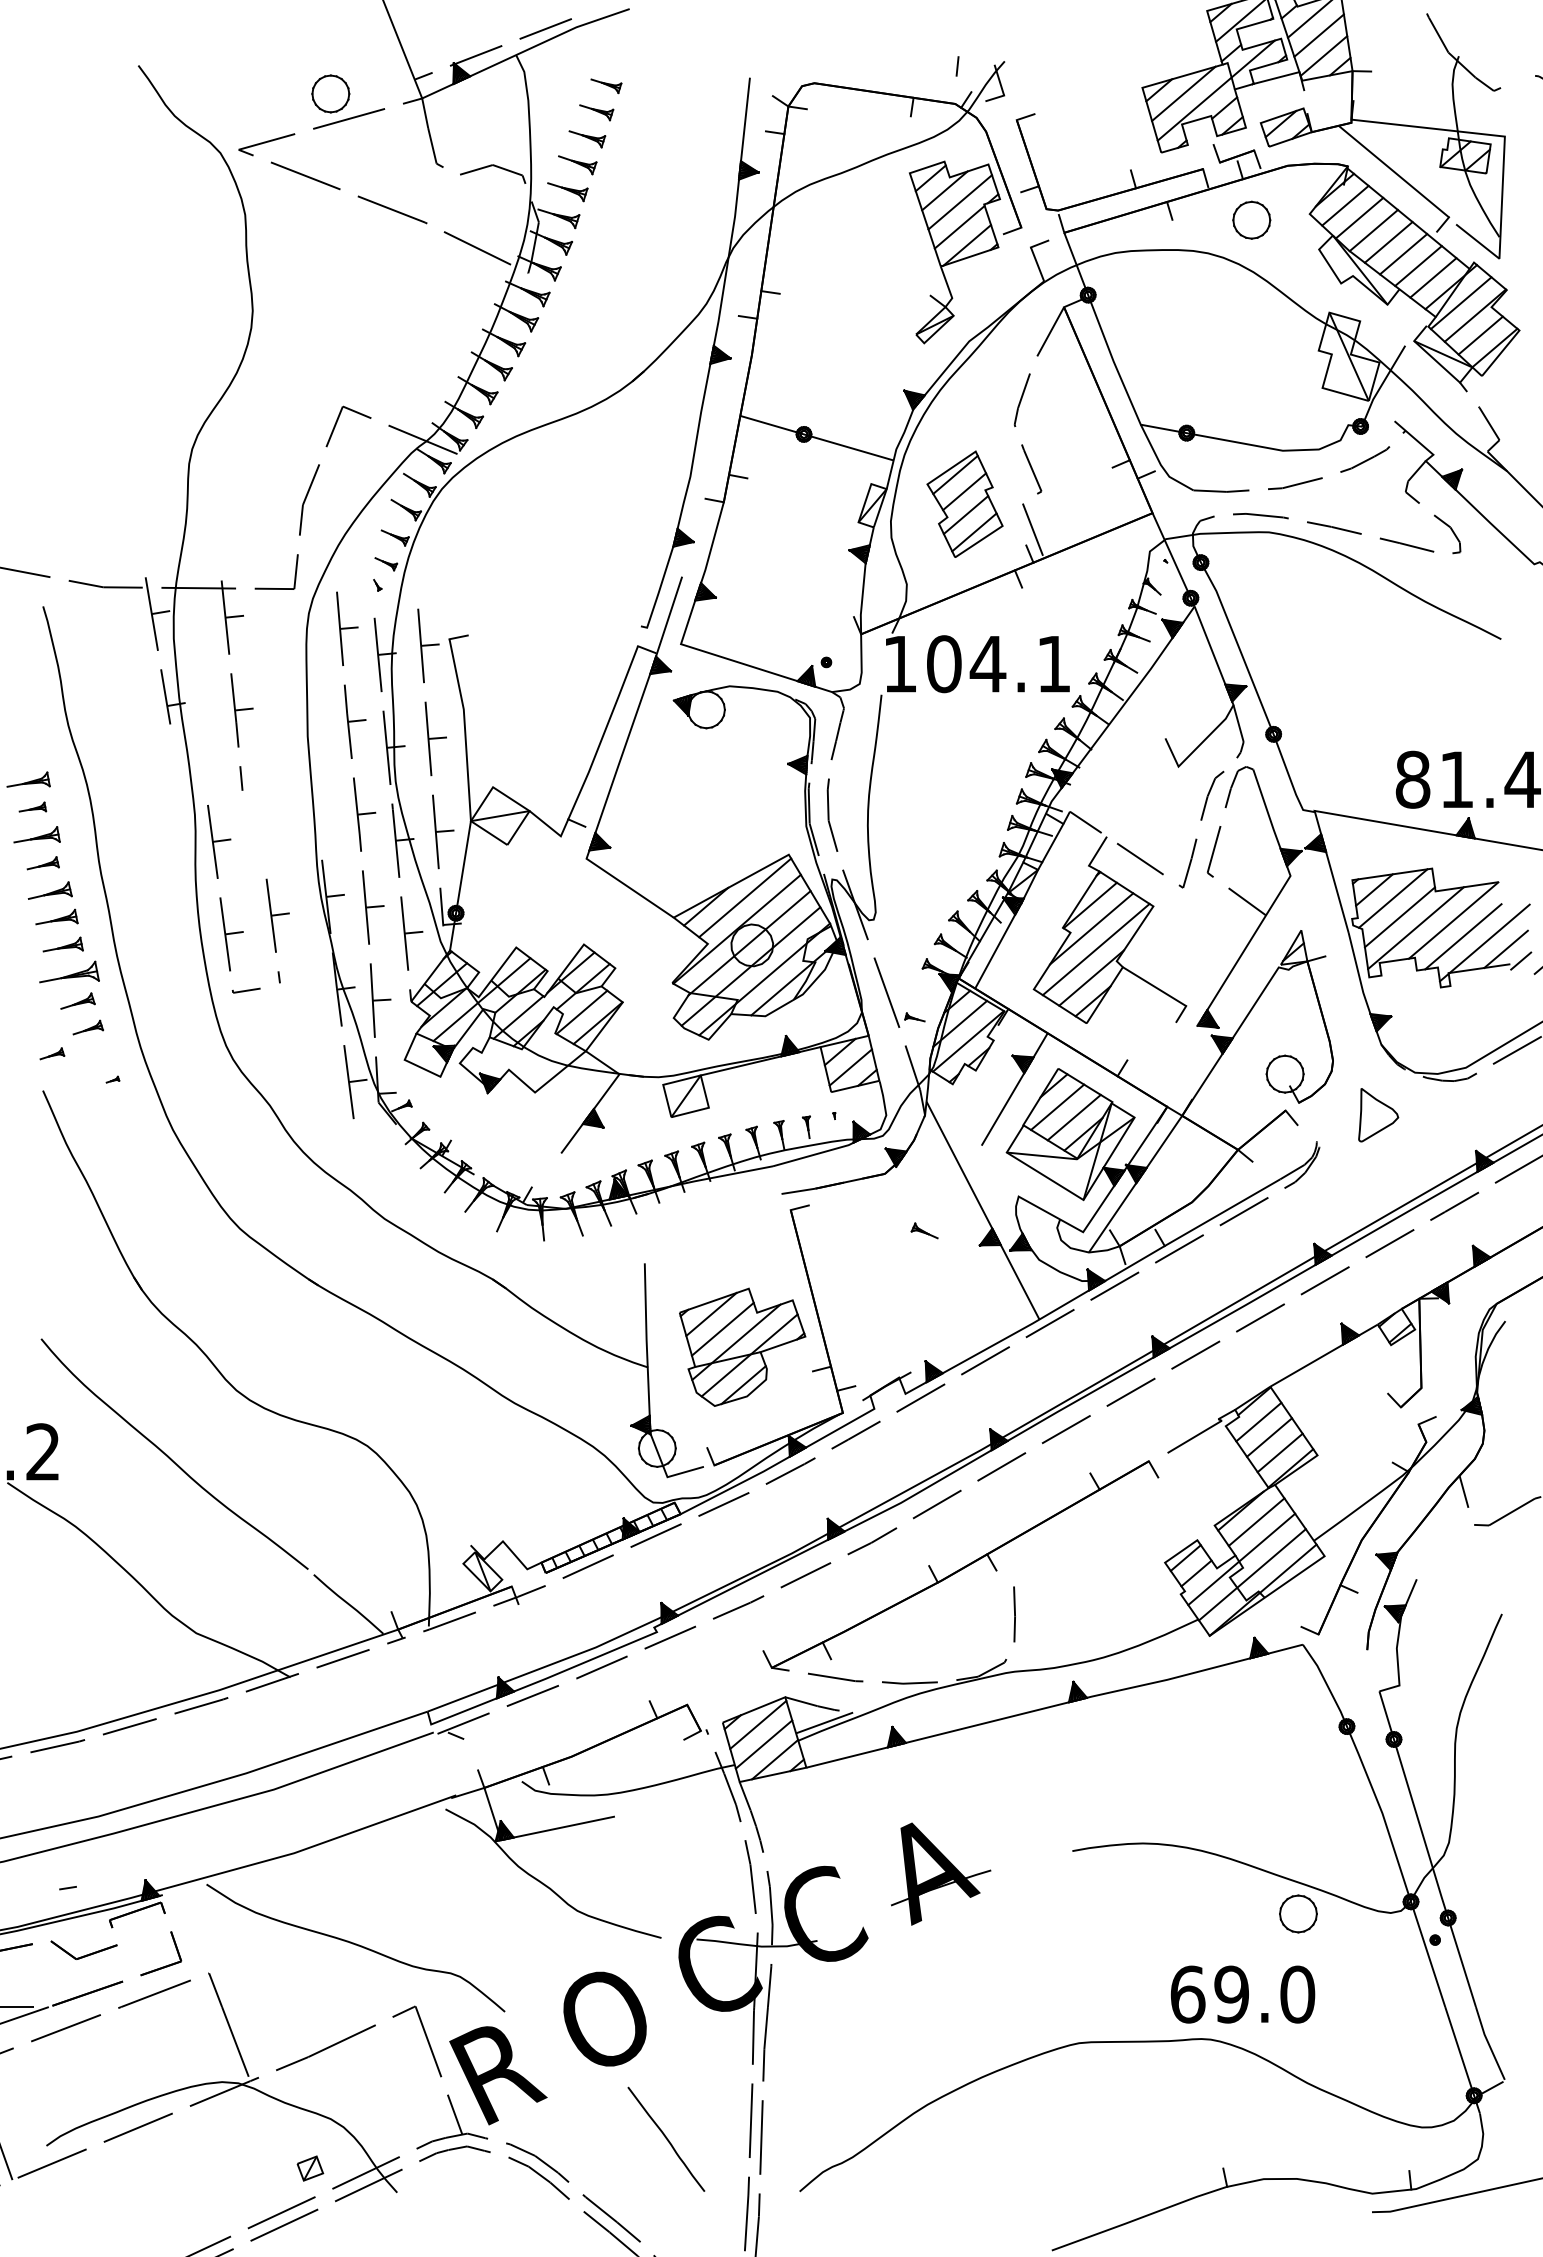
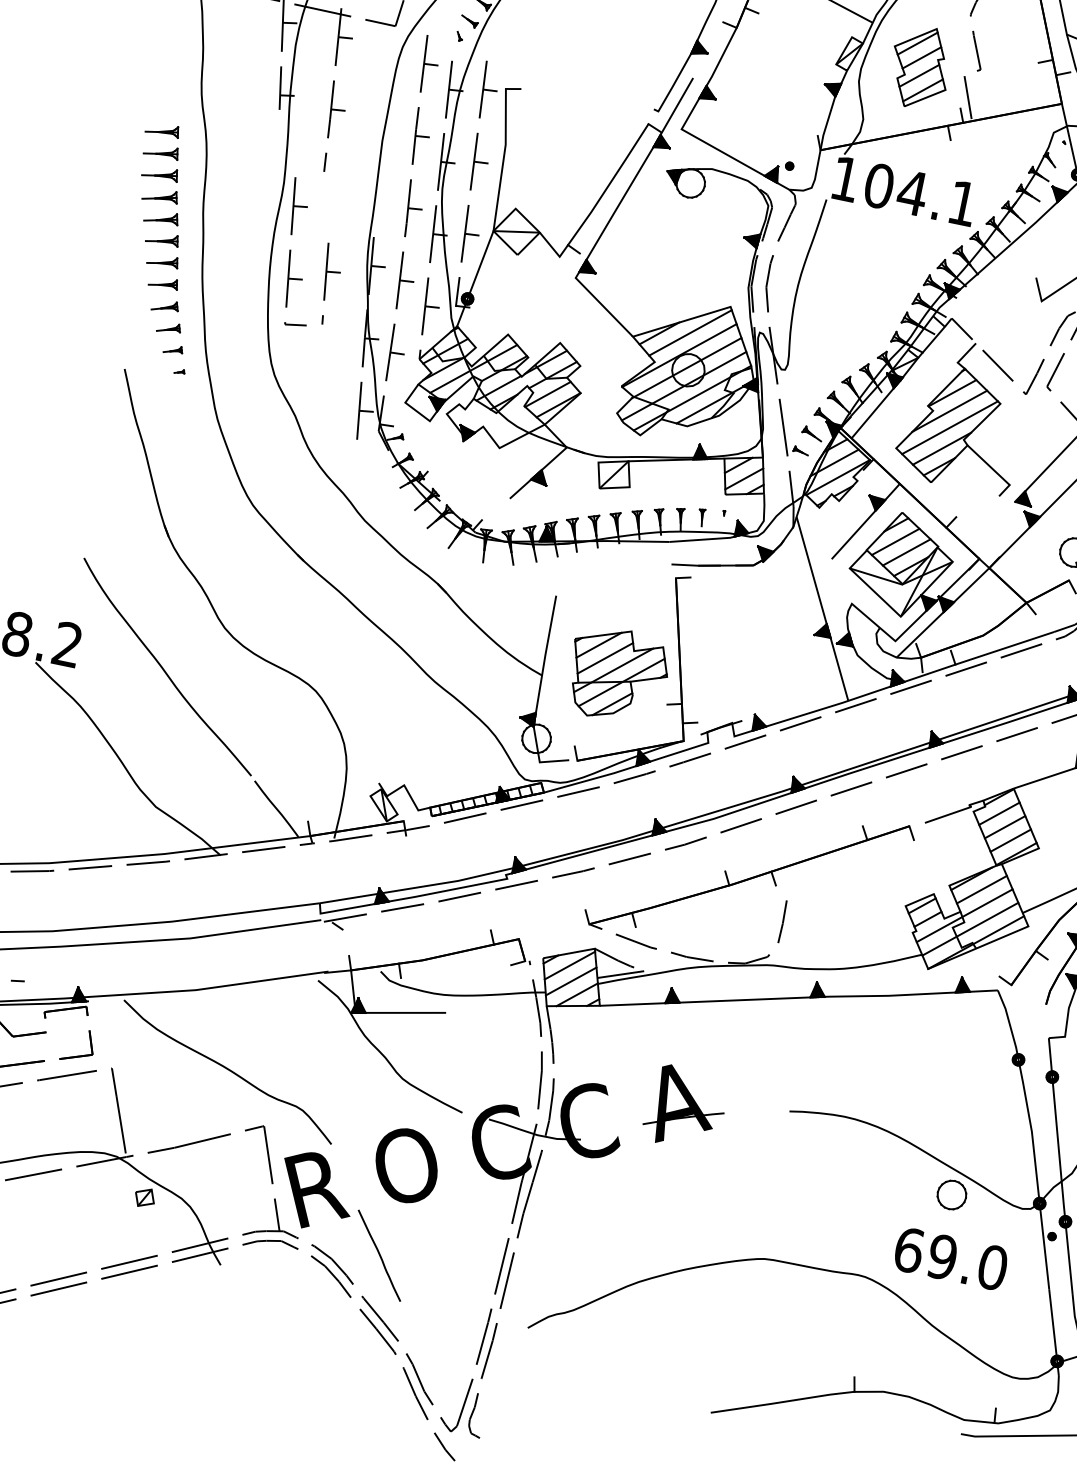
part: (32, 806) -> (161, 150), size x1.67
part: (43, 862) -> (161, 195), size x1.43
part: (69, 971) -> (163, 282), size x0.62
part: (52, 1053) -> (173, 349), moved
part: (924, 1230) -> (812, 433), moved
text: (1242, 1994) -> (950, 1258), moved
curve: (666, 2138) -> (379, 1255), moved
part: (310, 2168) -> (145, 1197), moved

